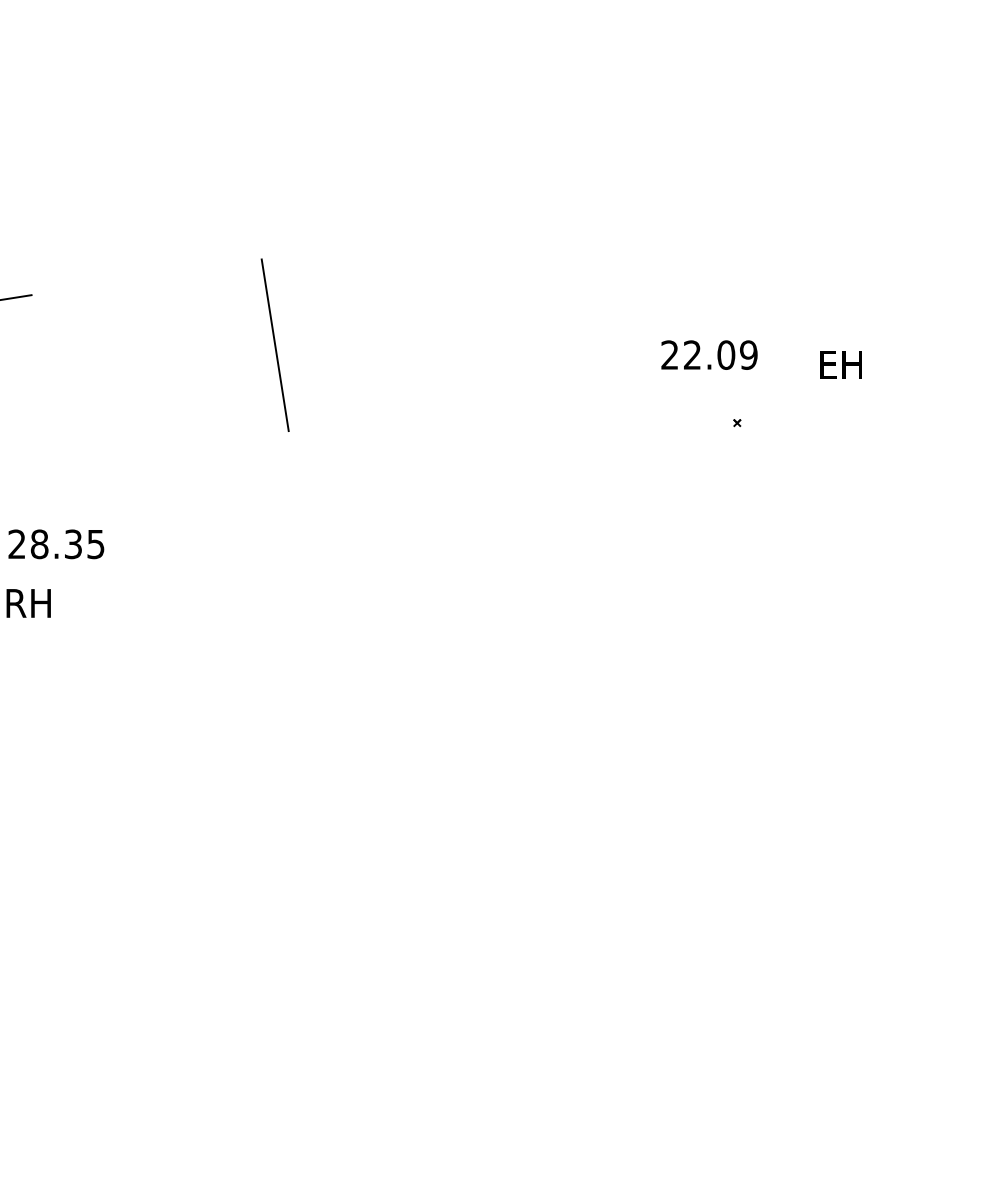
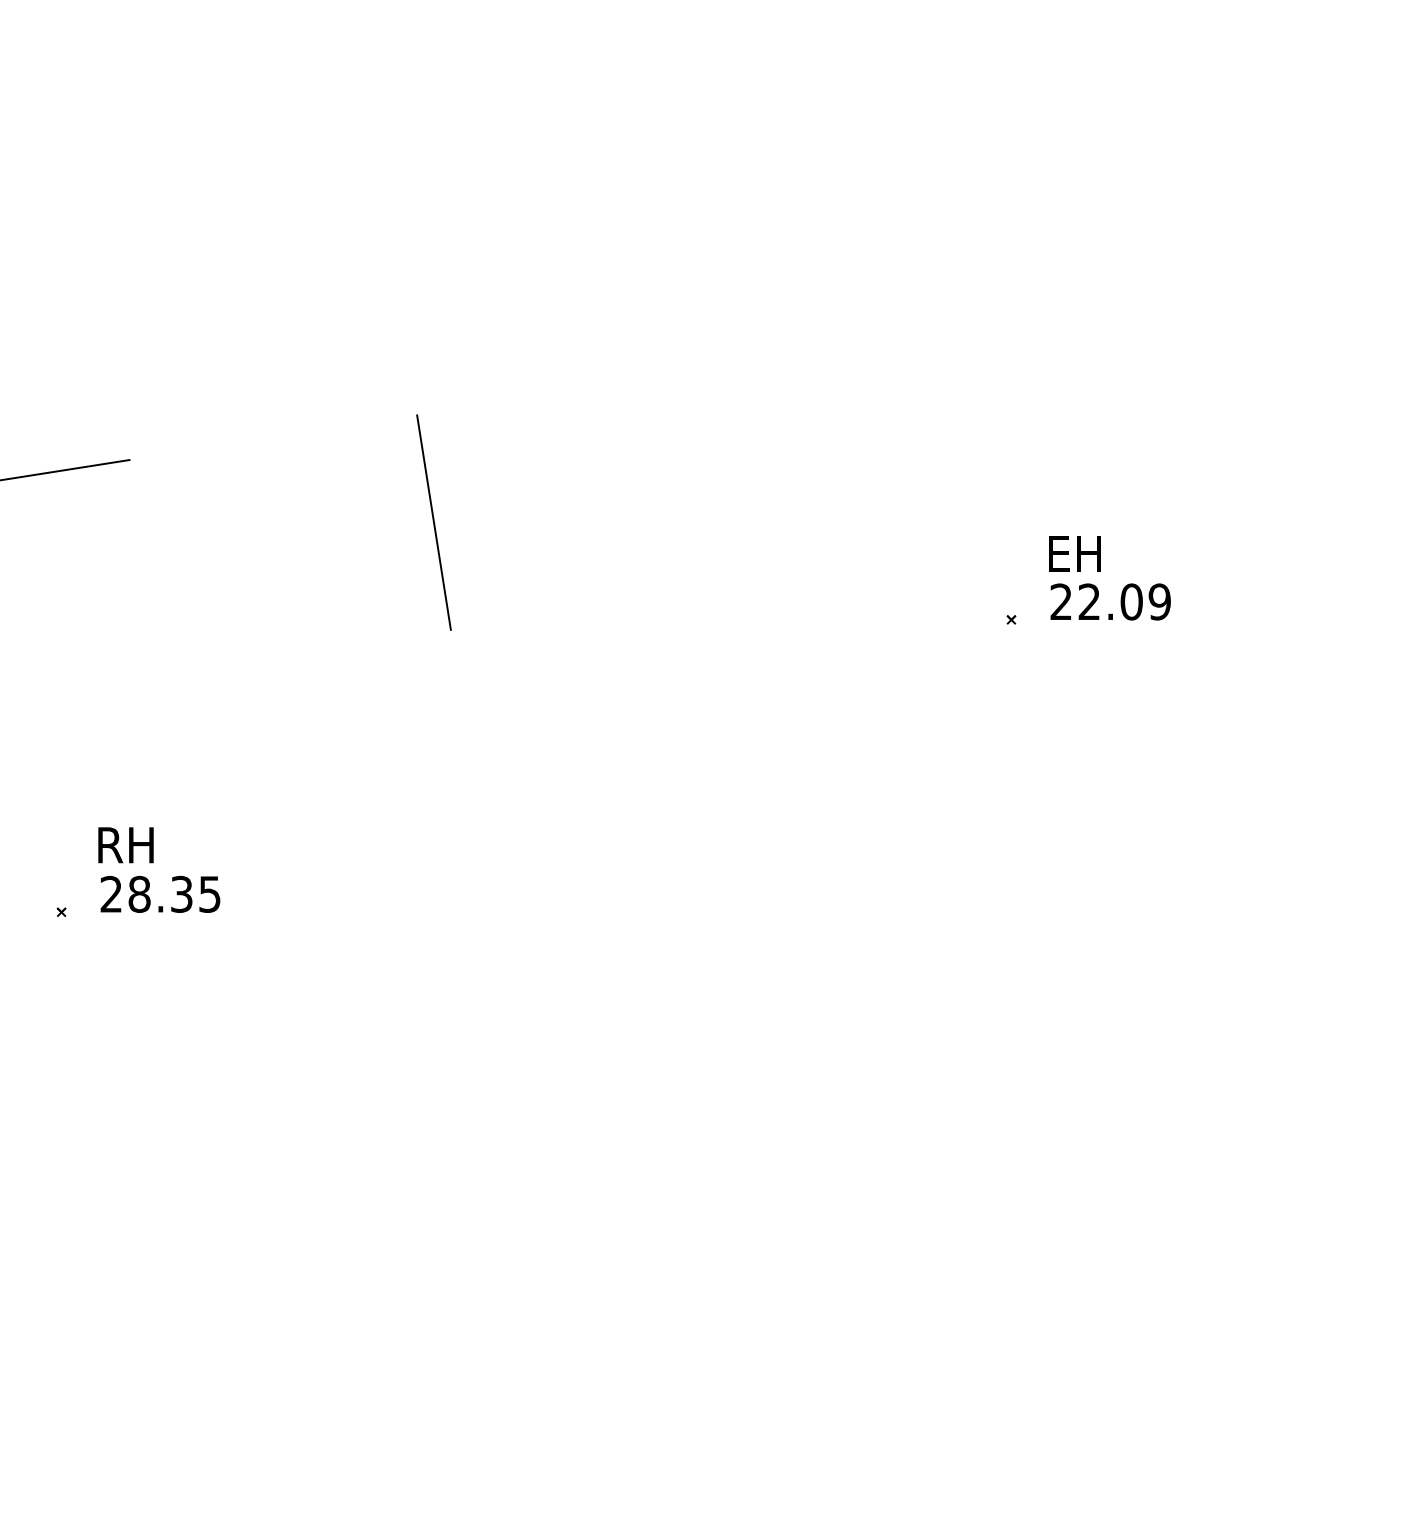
text: (709, 354) -> (1110, 601), moved
text: (840, 364) -> (1074, 553), moved
text: (56, 543) -> (160, 893), moved

